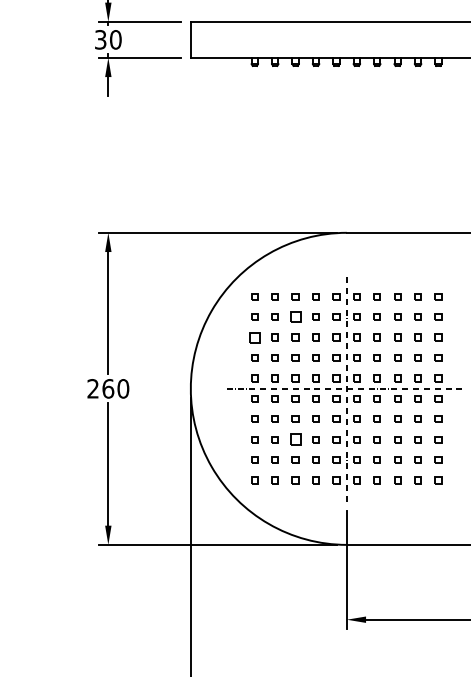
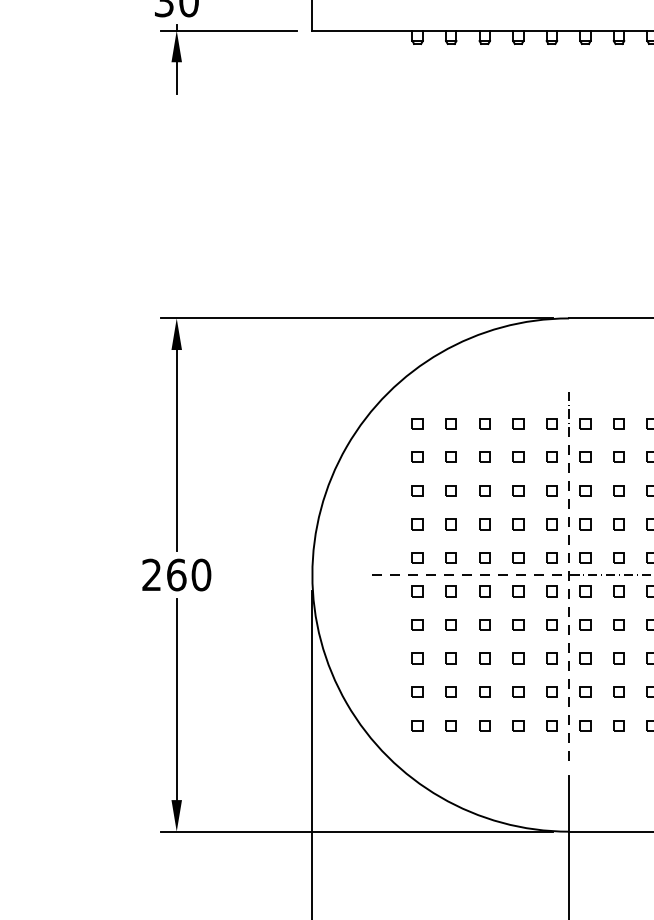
part: (295, 316) -> (484, 456), size x0.62
part: (254, 337) -> (417, 490), size x0.62
part: (295, 439) -> (484, 658), size x0.62

